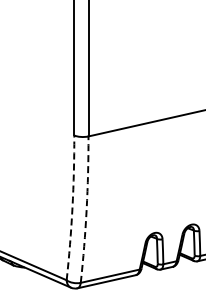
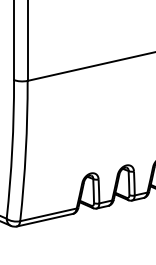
arc: (72, 207) -> (12, 148), dashed -> solid
arc: (86, 209) -> (25, 150), dashed -> solid

